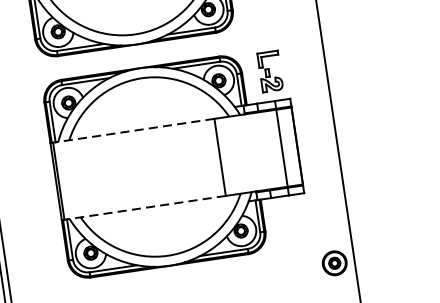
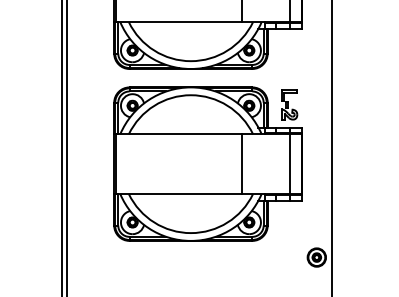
line: (133, 131) -> (178, 134), dashed -> solid
line: (144, 208) -> (178, 194), dashed -> solid

